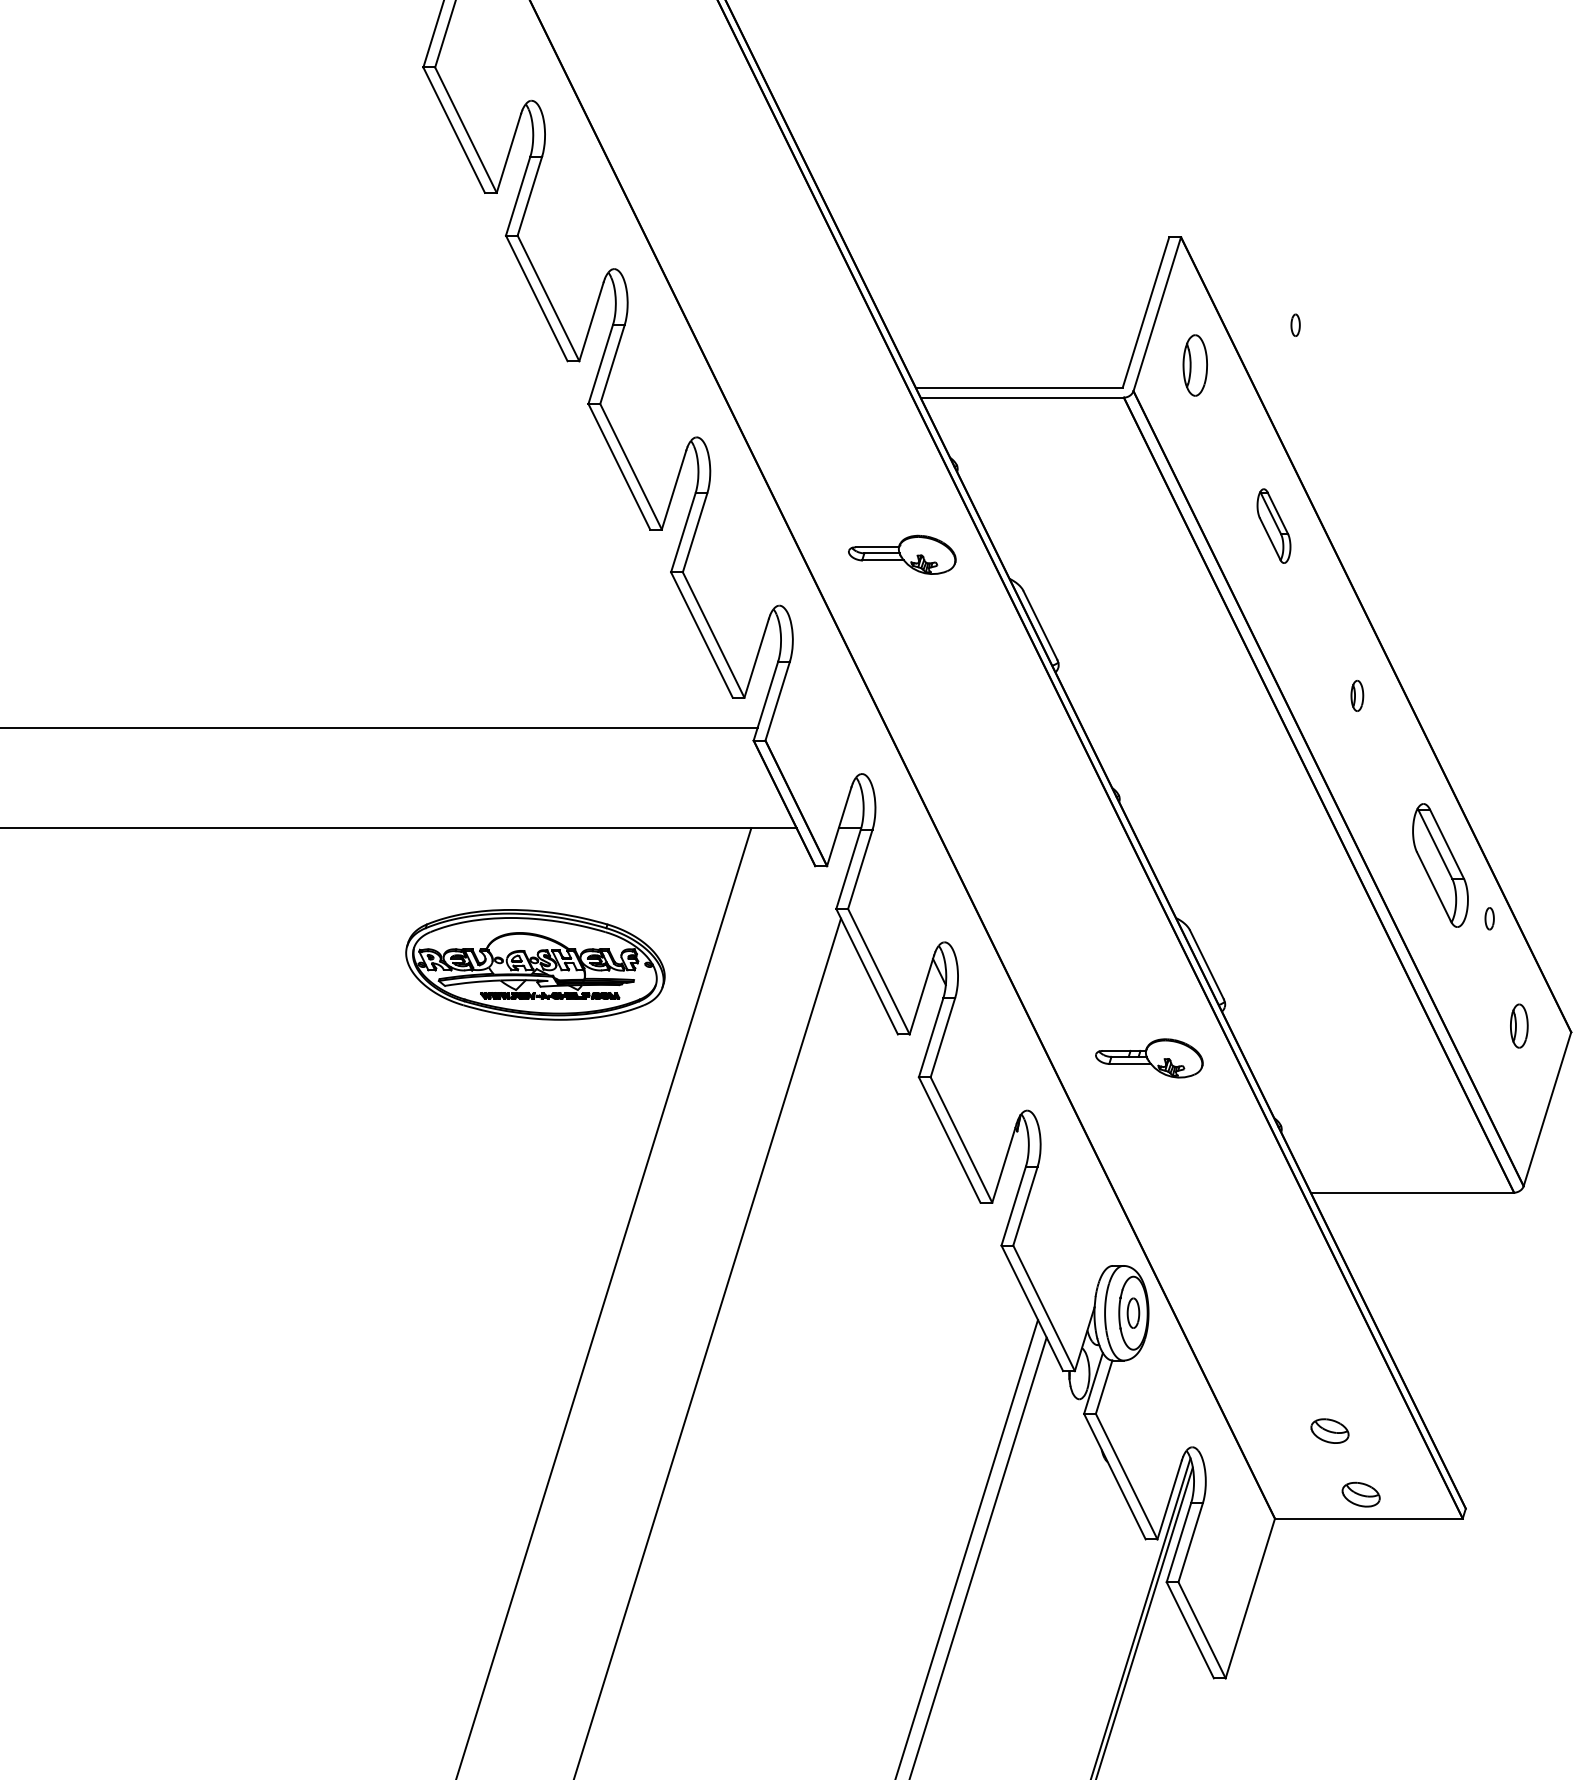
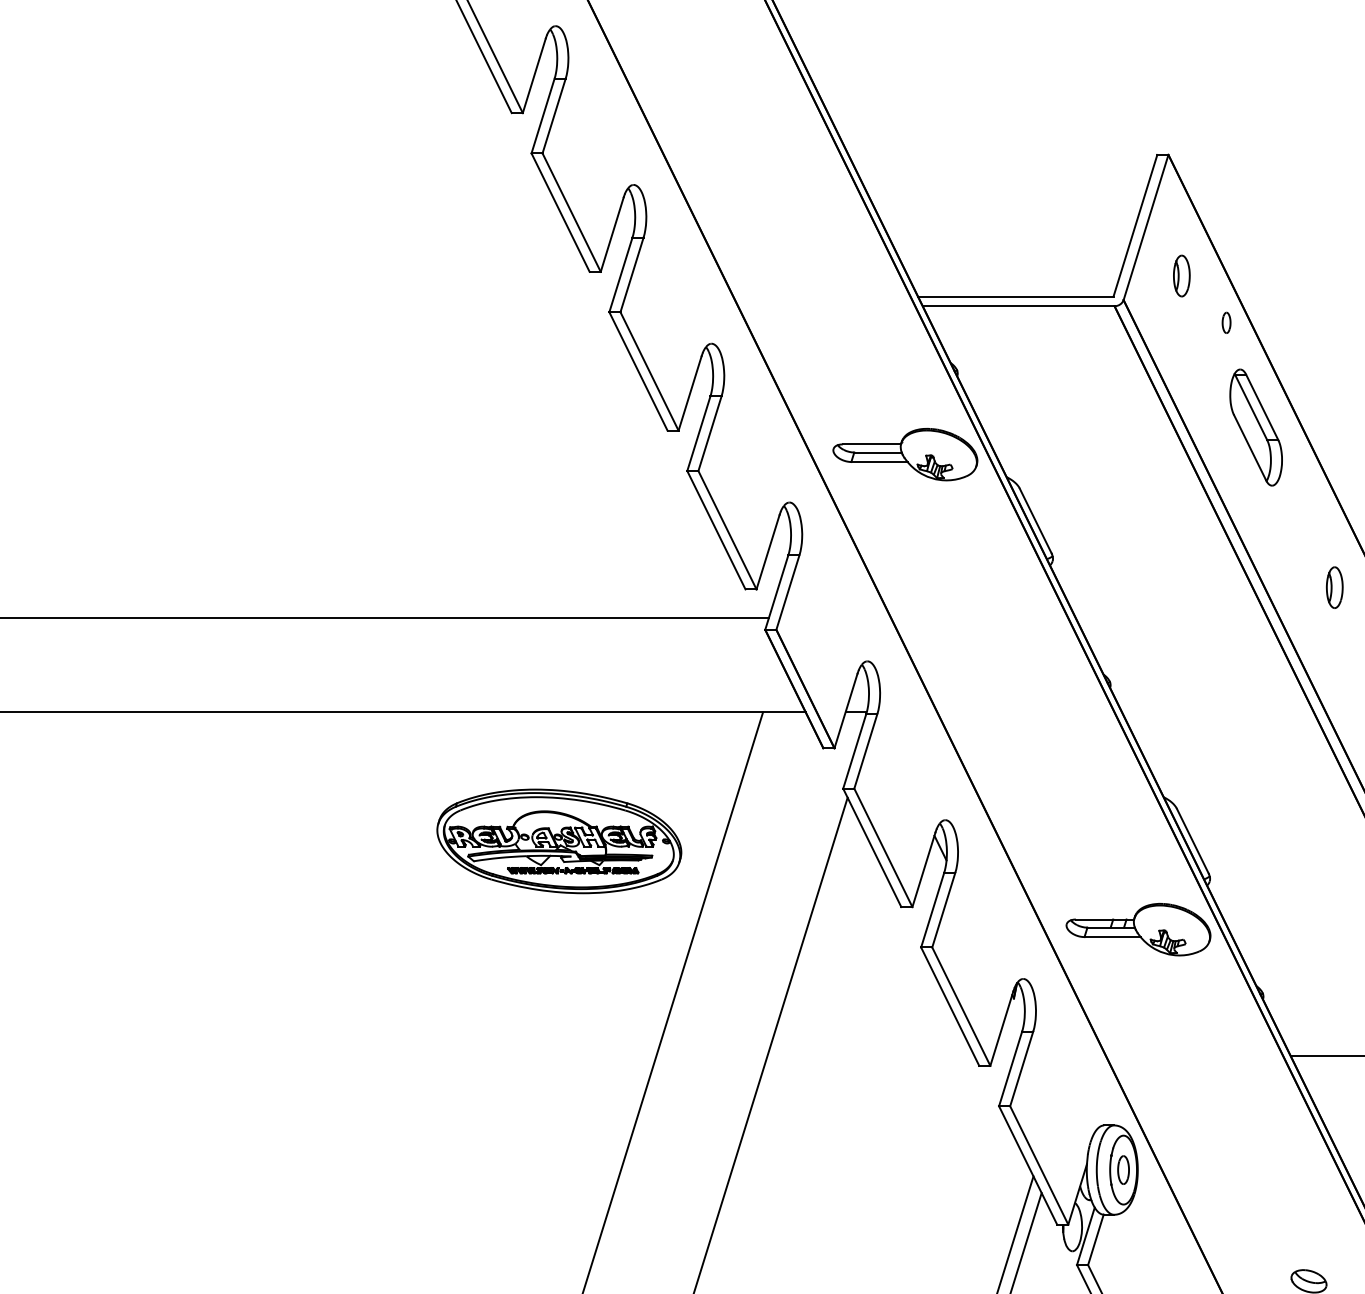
part: (1295, 324) -> (1226, 322), moved
part: (1194, 365) -> (1181, 275), size x0.71
part: (1273, 525) -> (1255, 426), size x1.67
part: (902, 554) -> (905, 454), size x1.43
part: (1357, 695) -> (1334, 587), size x1.43
part: (1149, 1058) -> (1138, 929), size x1.43

